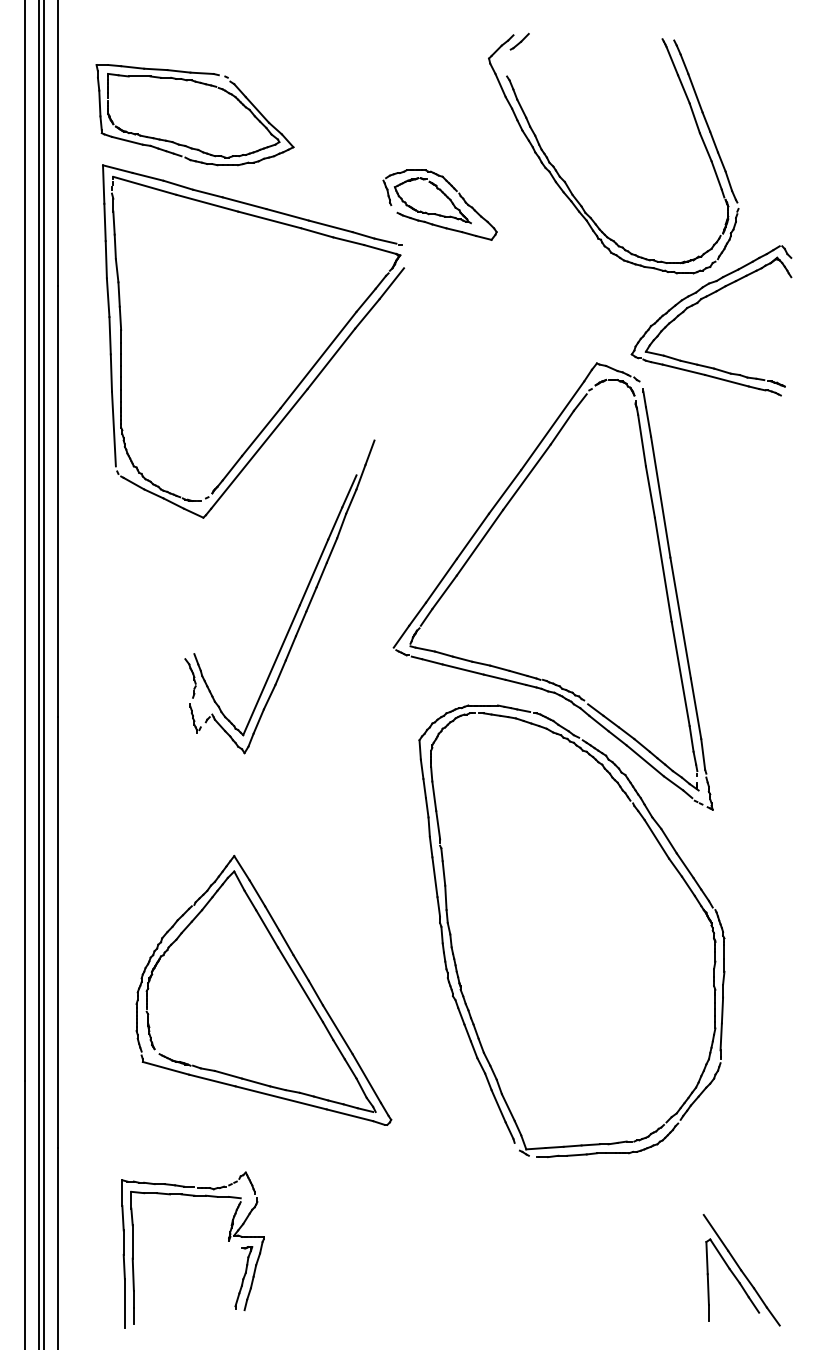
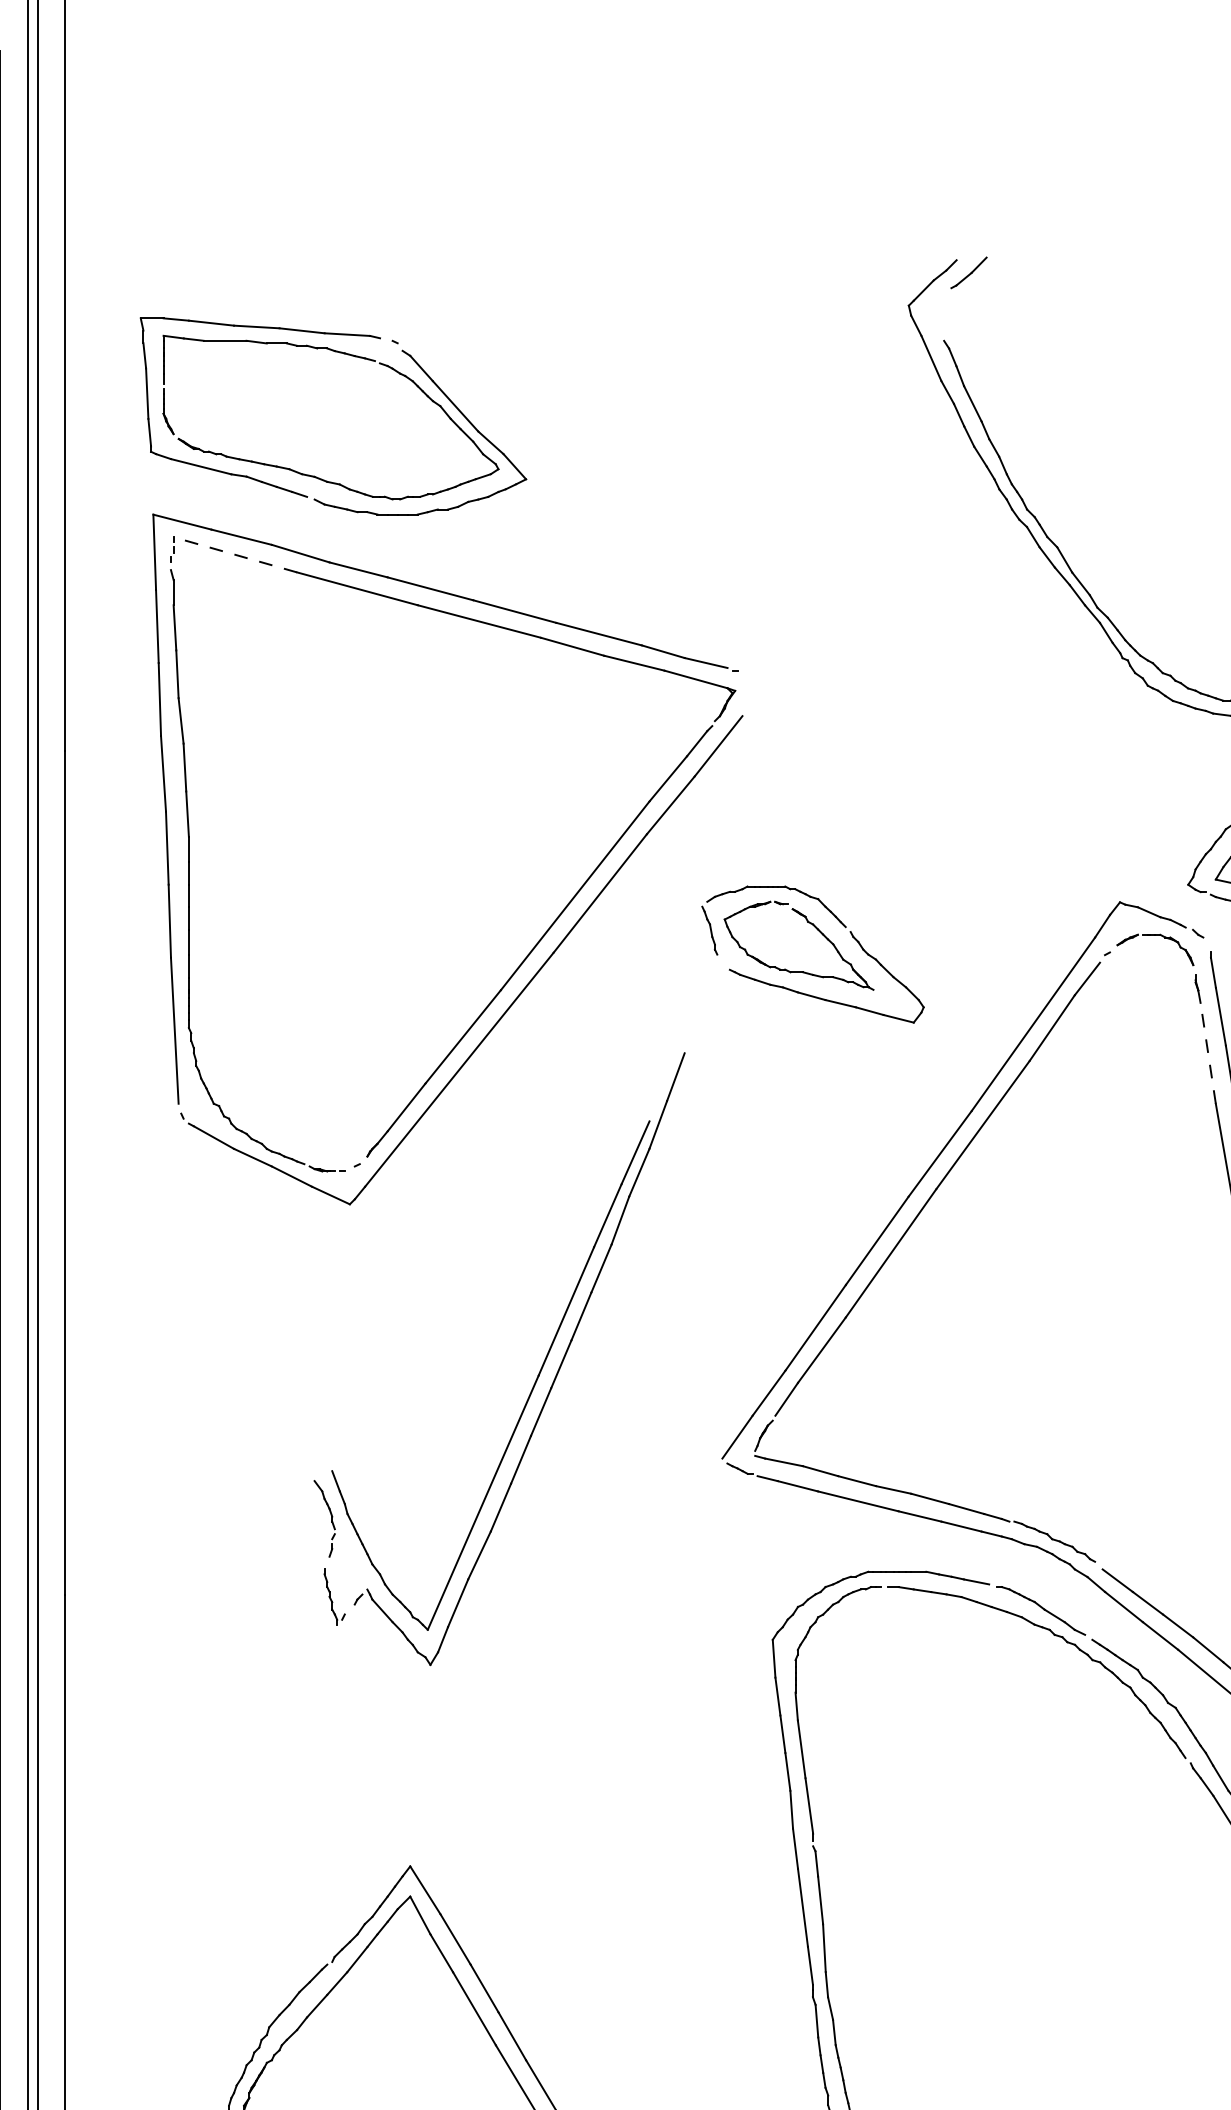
line: (144, 185) -> (234, 554), solid -> dashed
part: (437, 213) -> (807, 970), moved
line: (641, 440) -> (1207, 1053), solid -> dashed

